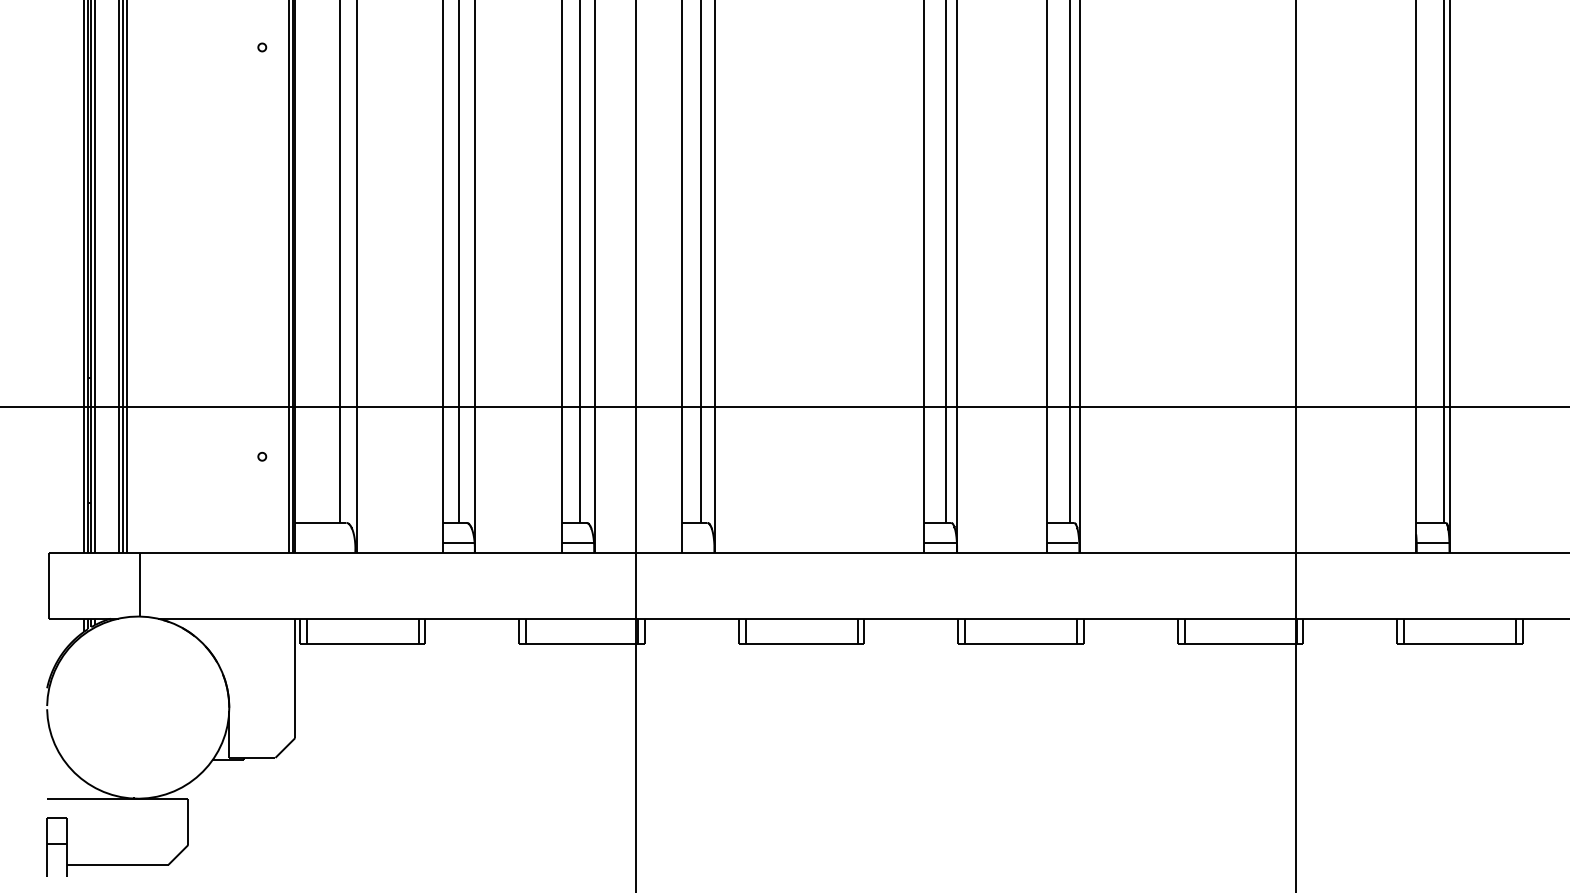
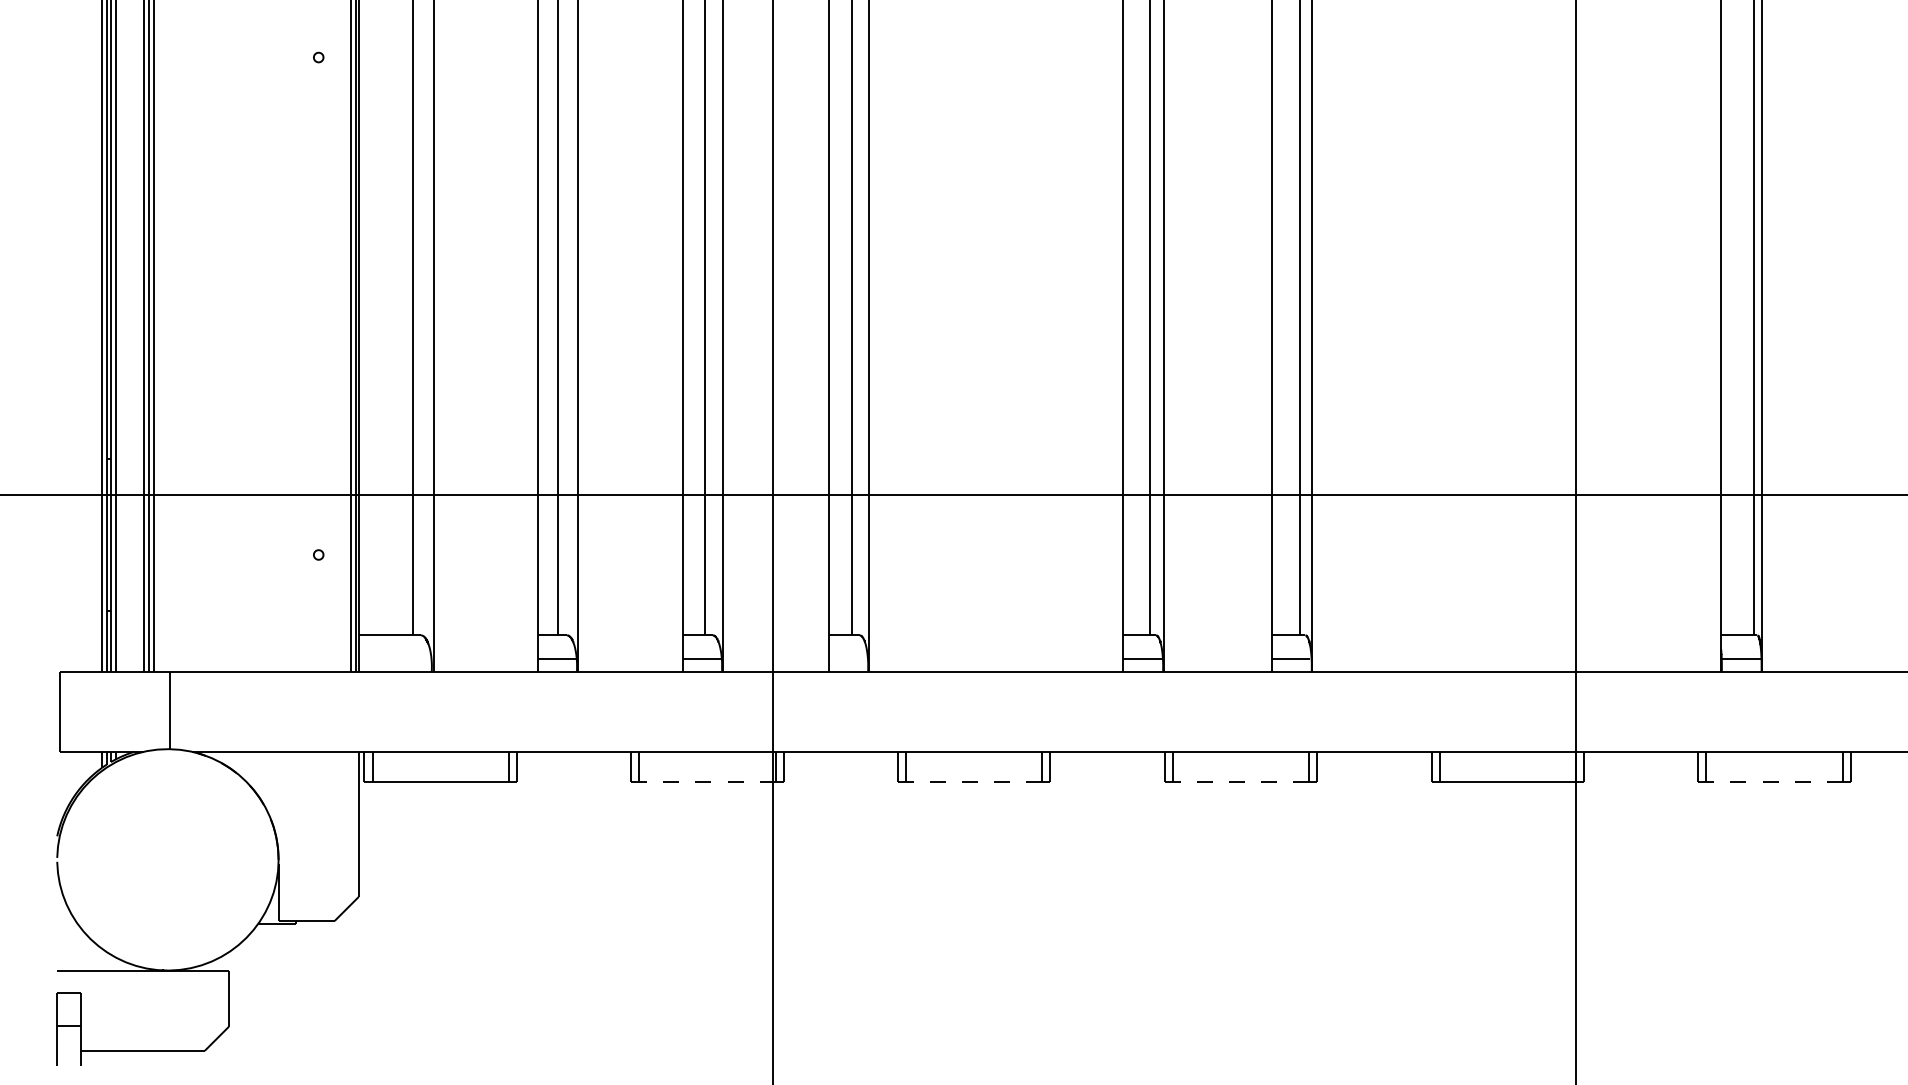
line: (581, 643) -> (706, 782), solid -> dashed
line: (801, 643) -> (973, 782), solid -> dashed
line: (1020, 643) -> (1240, 782), solid -> dashed
line: (1460, 643) -> (1774, 782), solid -> dashed

